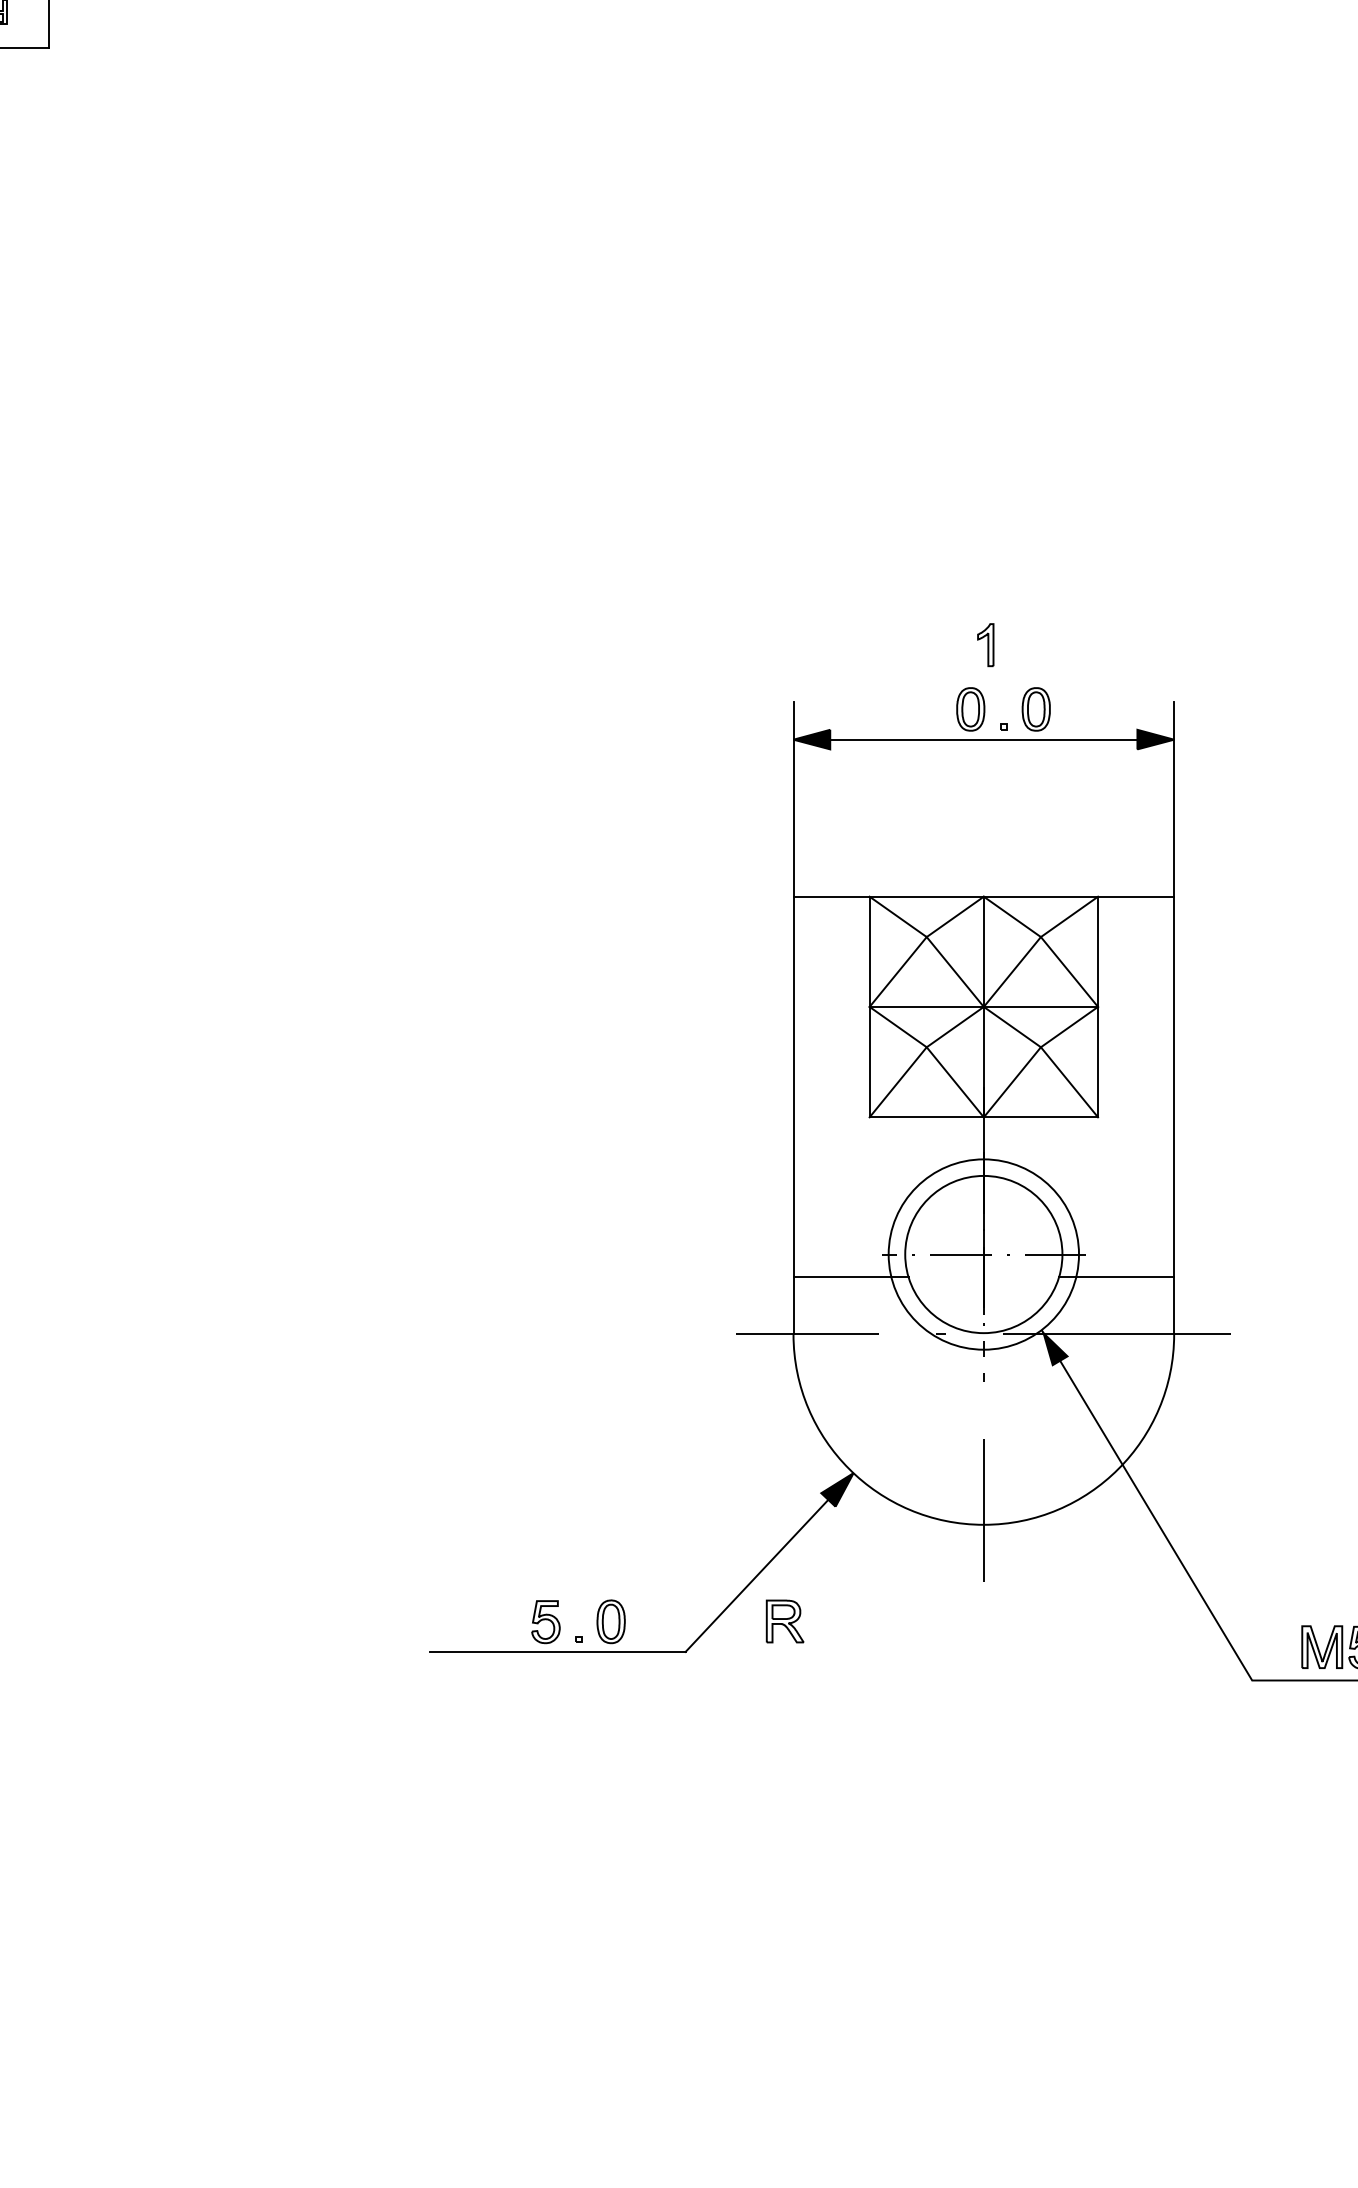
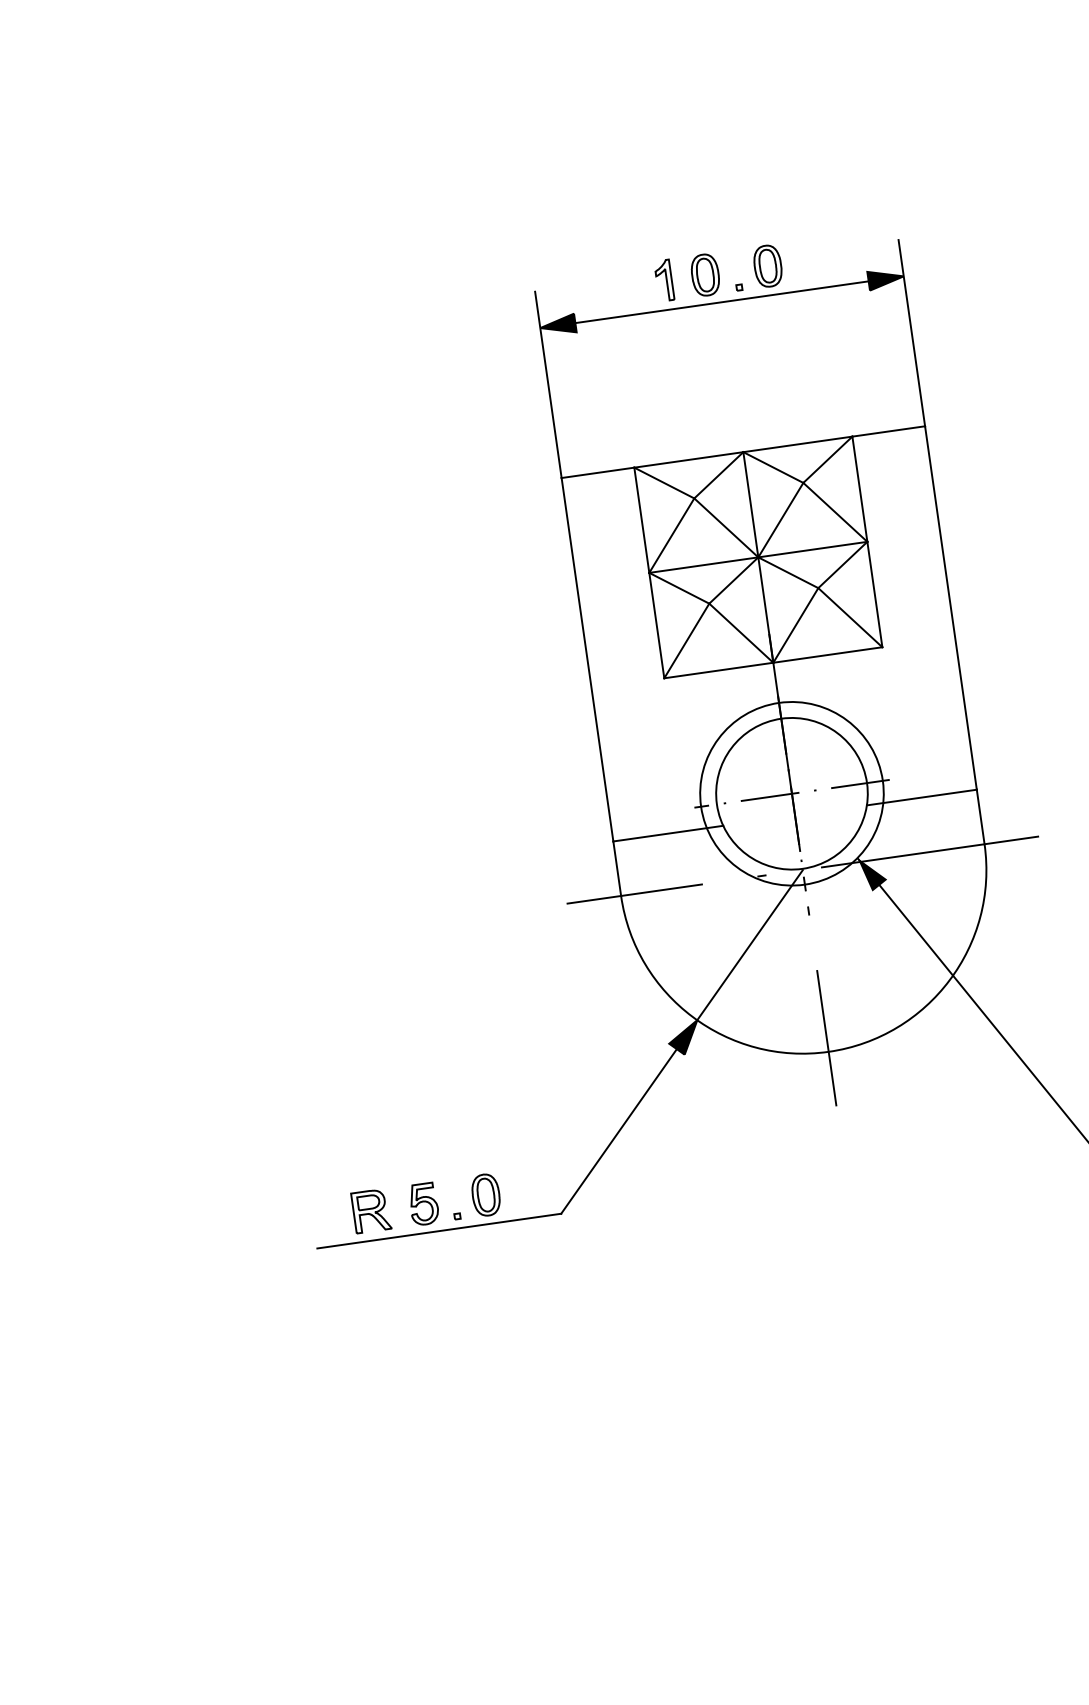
part: (985, 645) -> (664, 281), moved
line: (918, 1403) -> (749, 944), added
part: (784, 1621) -> (370, 1211), moved

